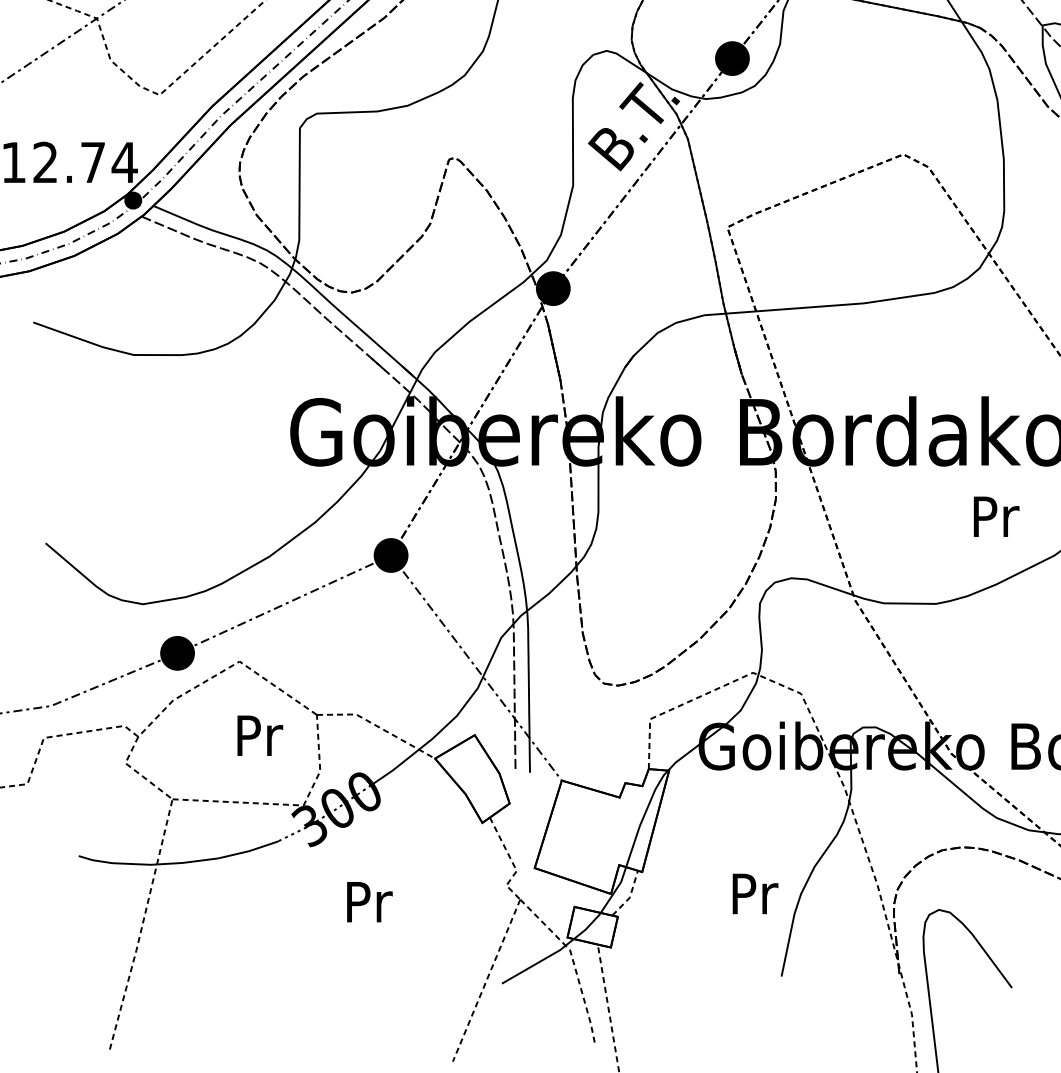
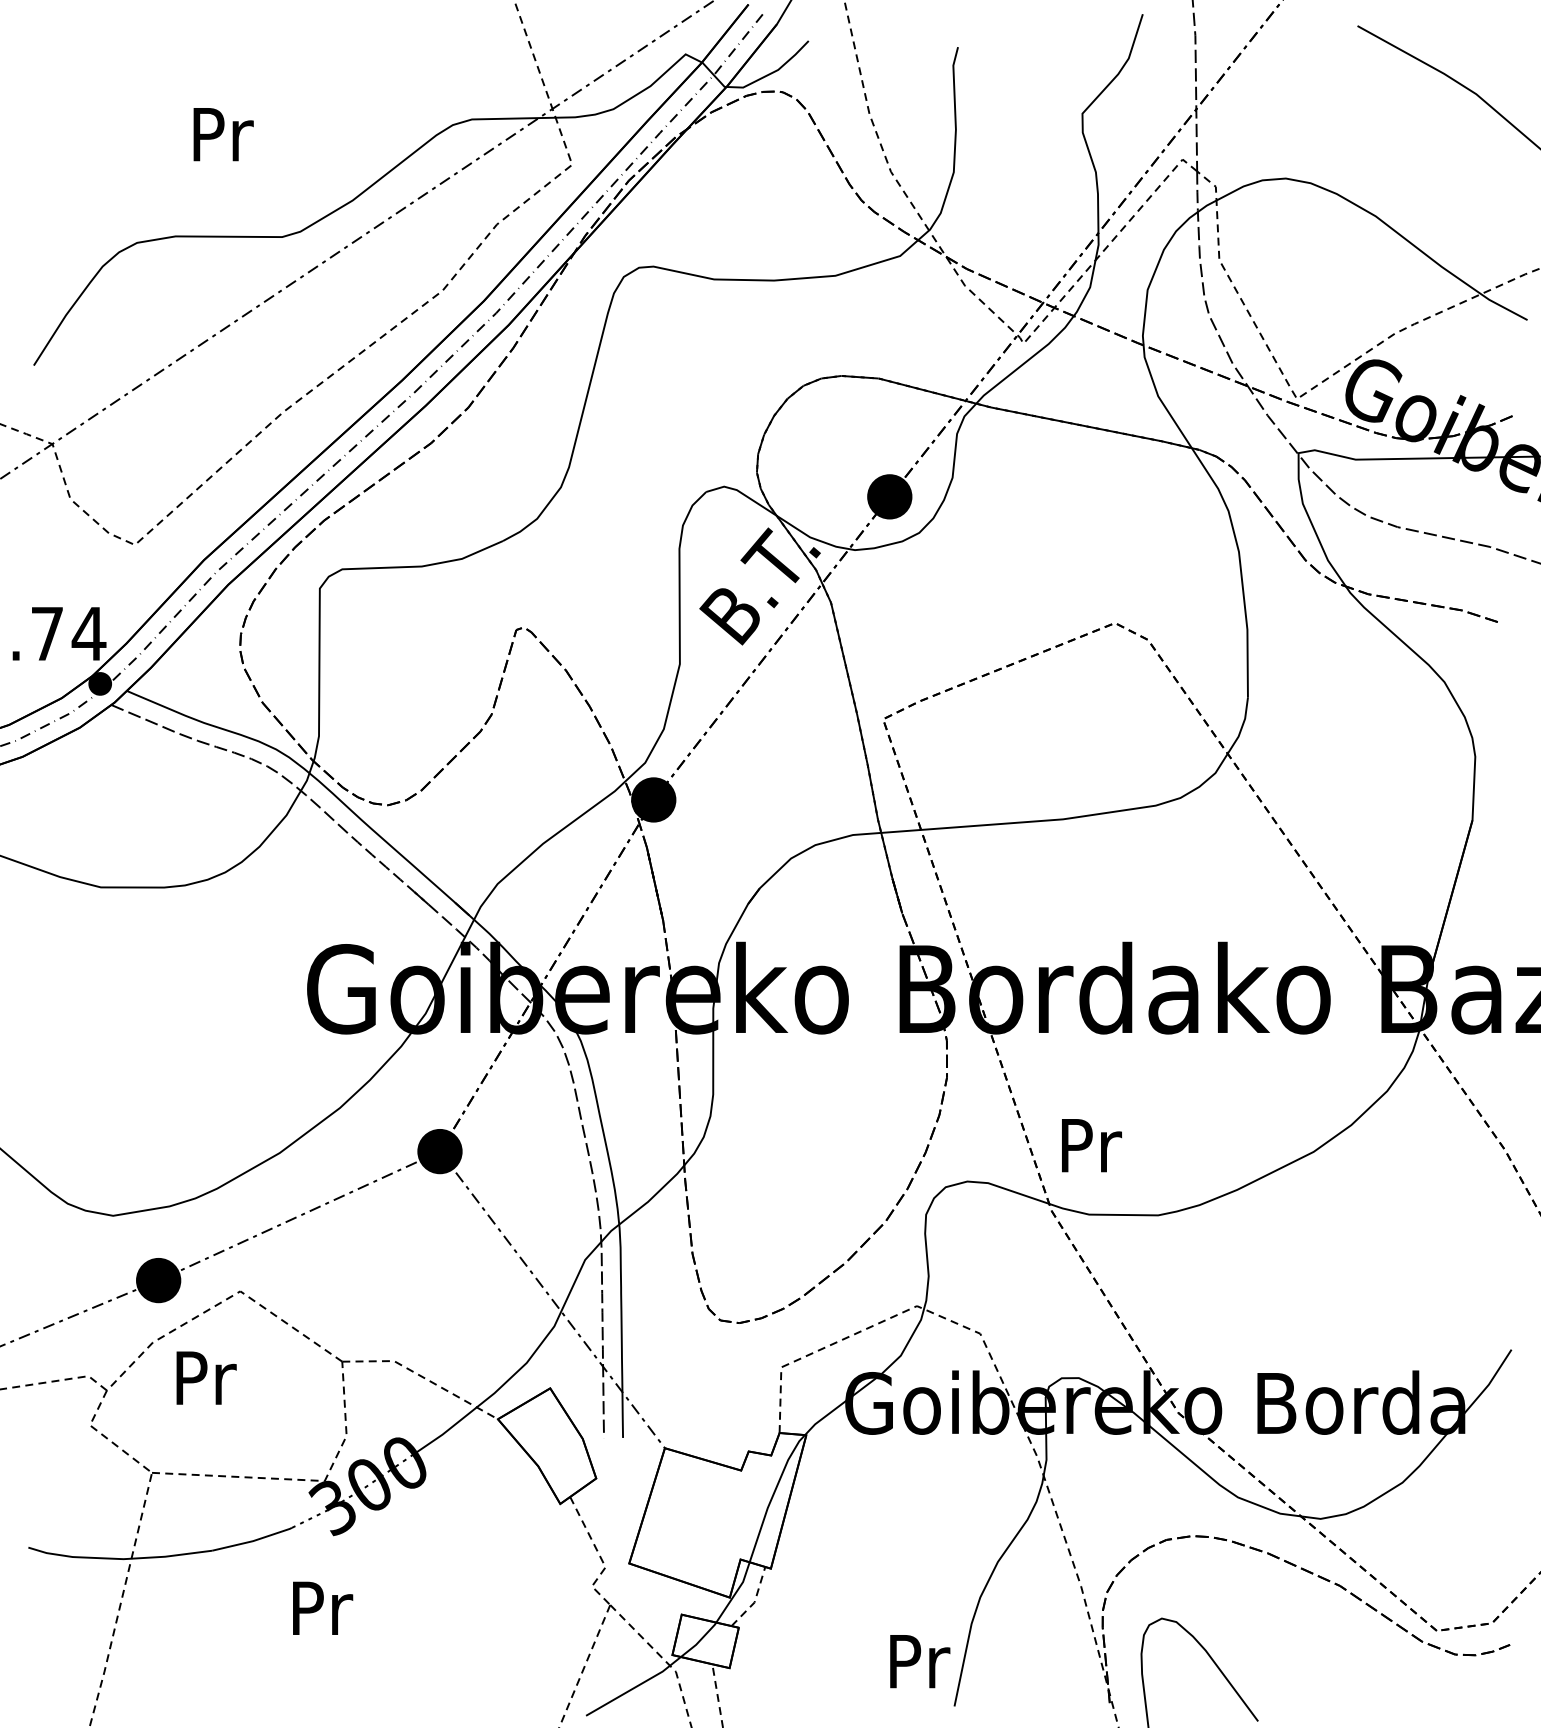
text: (996, 516) -> (1091, 1145), moved
text: (260, 735) -> (206, 1377), moved
text: (755, 893) -> (920, 1661), moved
text: (370, 901) -> (323, 1607), moved

